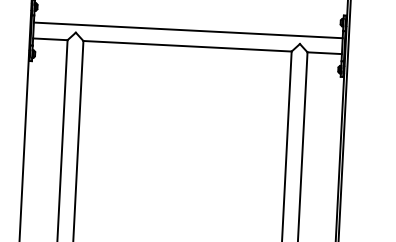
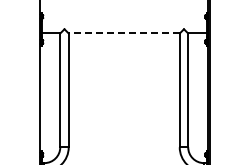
line: (186, 31) -> (123, 25), removed
line: (188, 46) -> (124, 33), solid -> dashed

